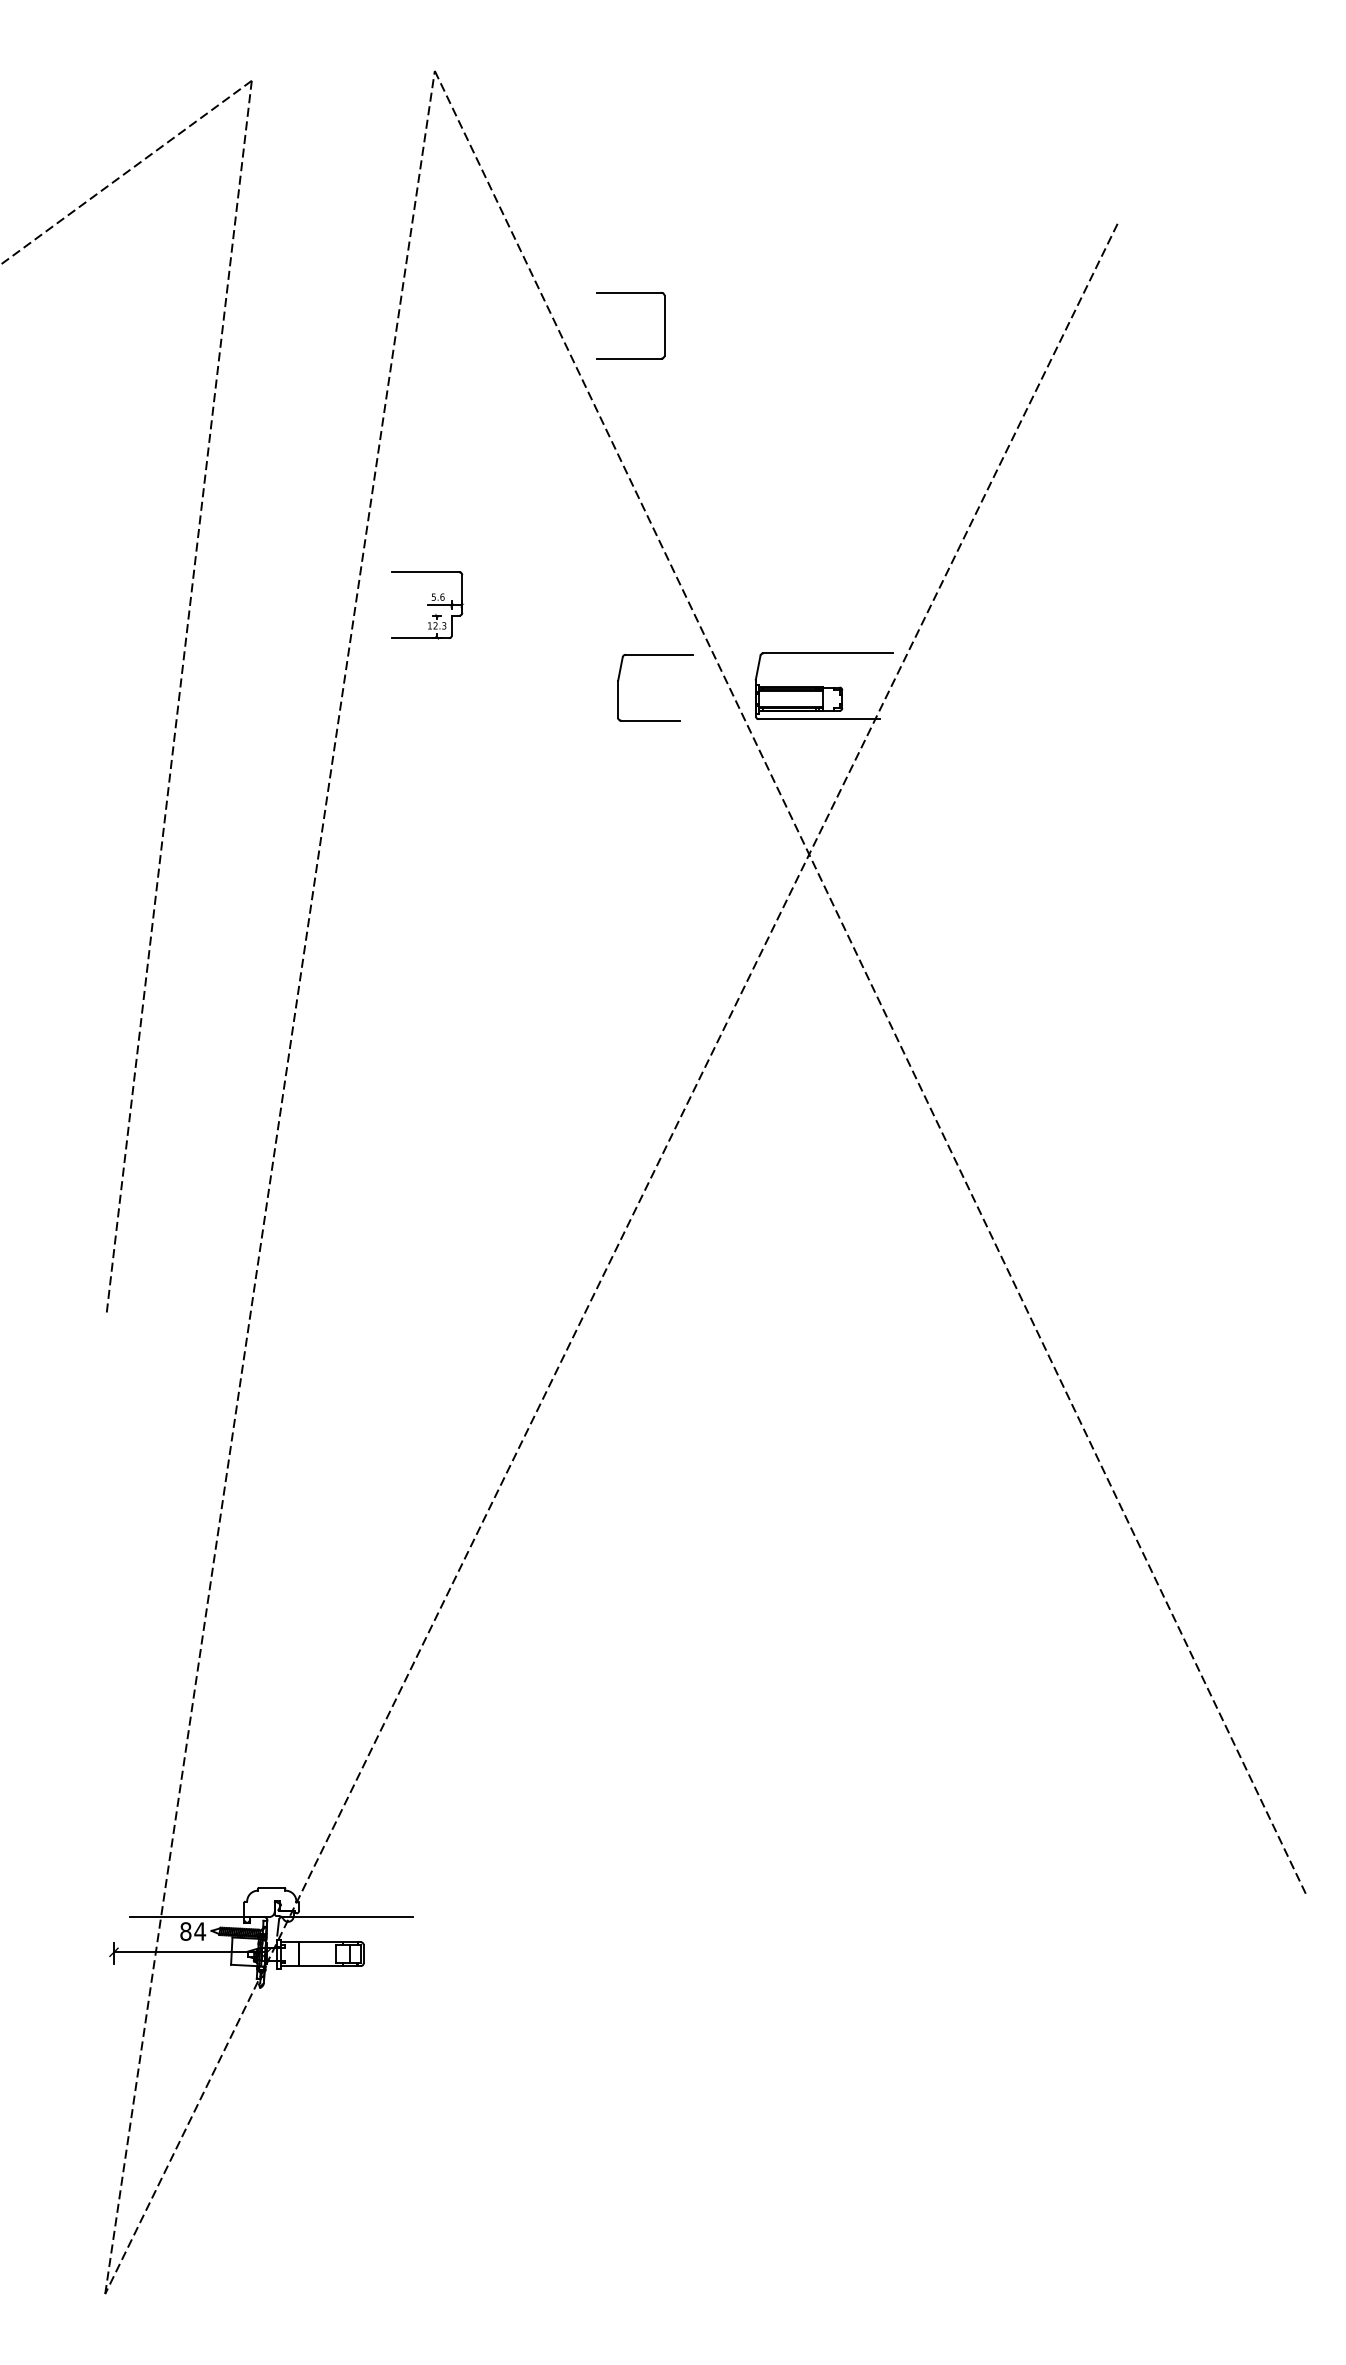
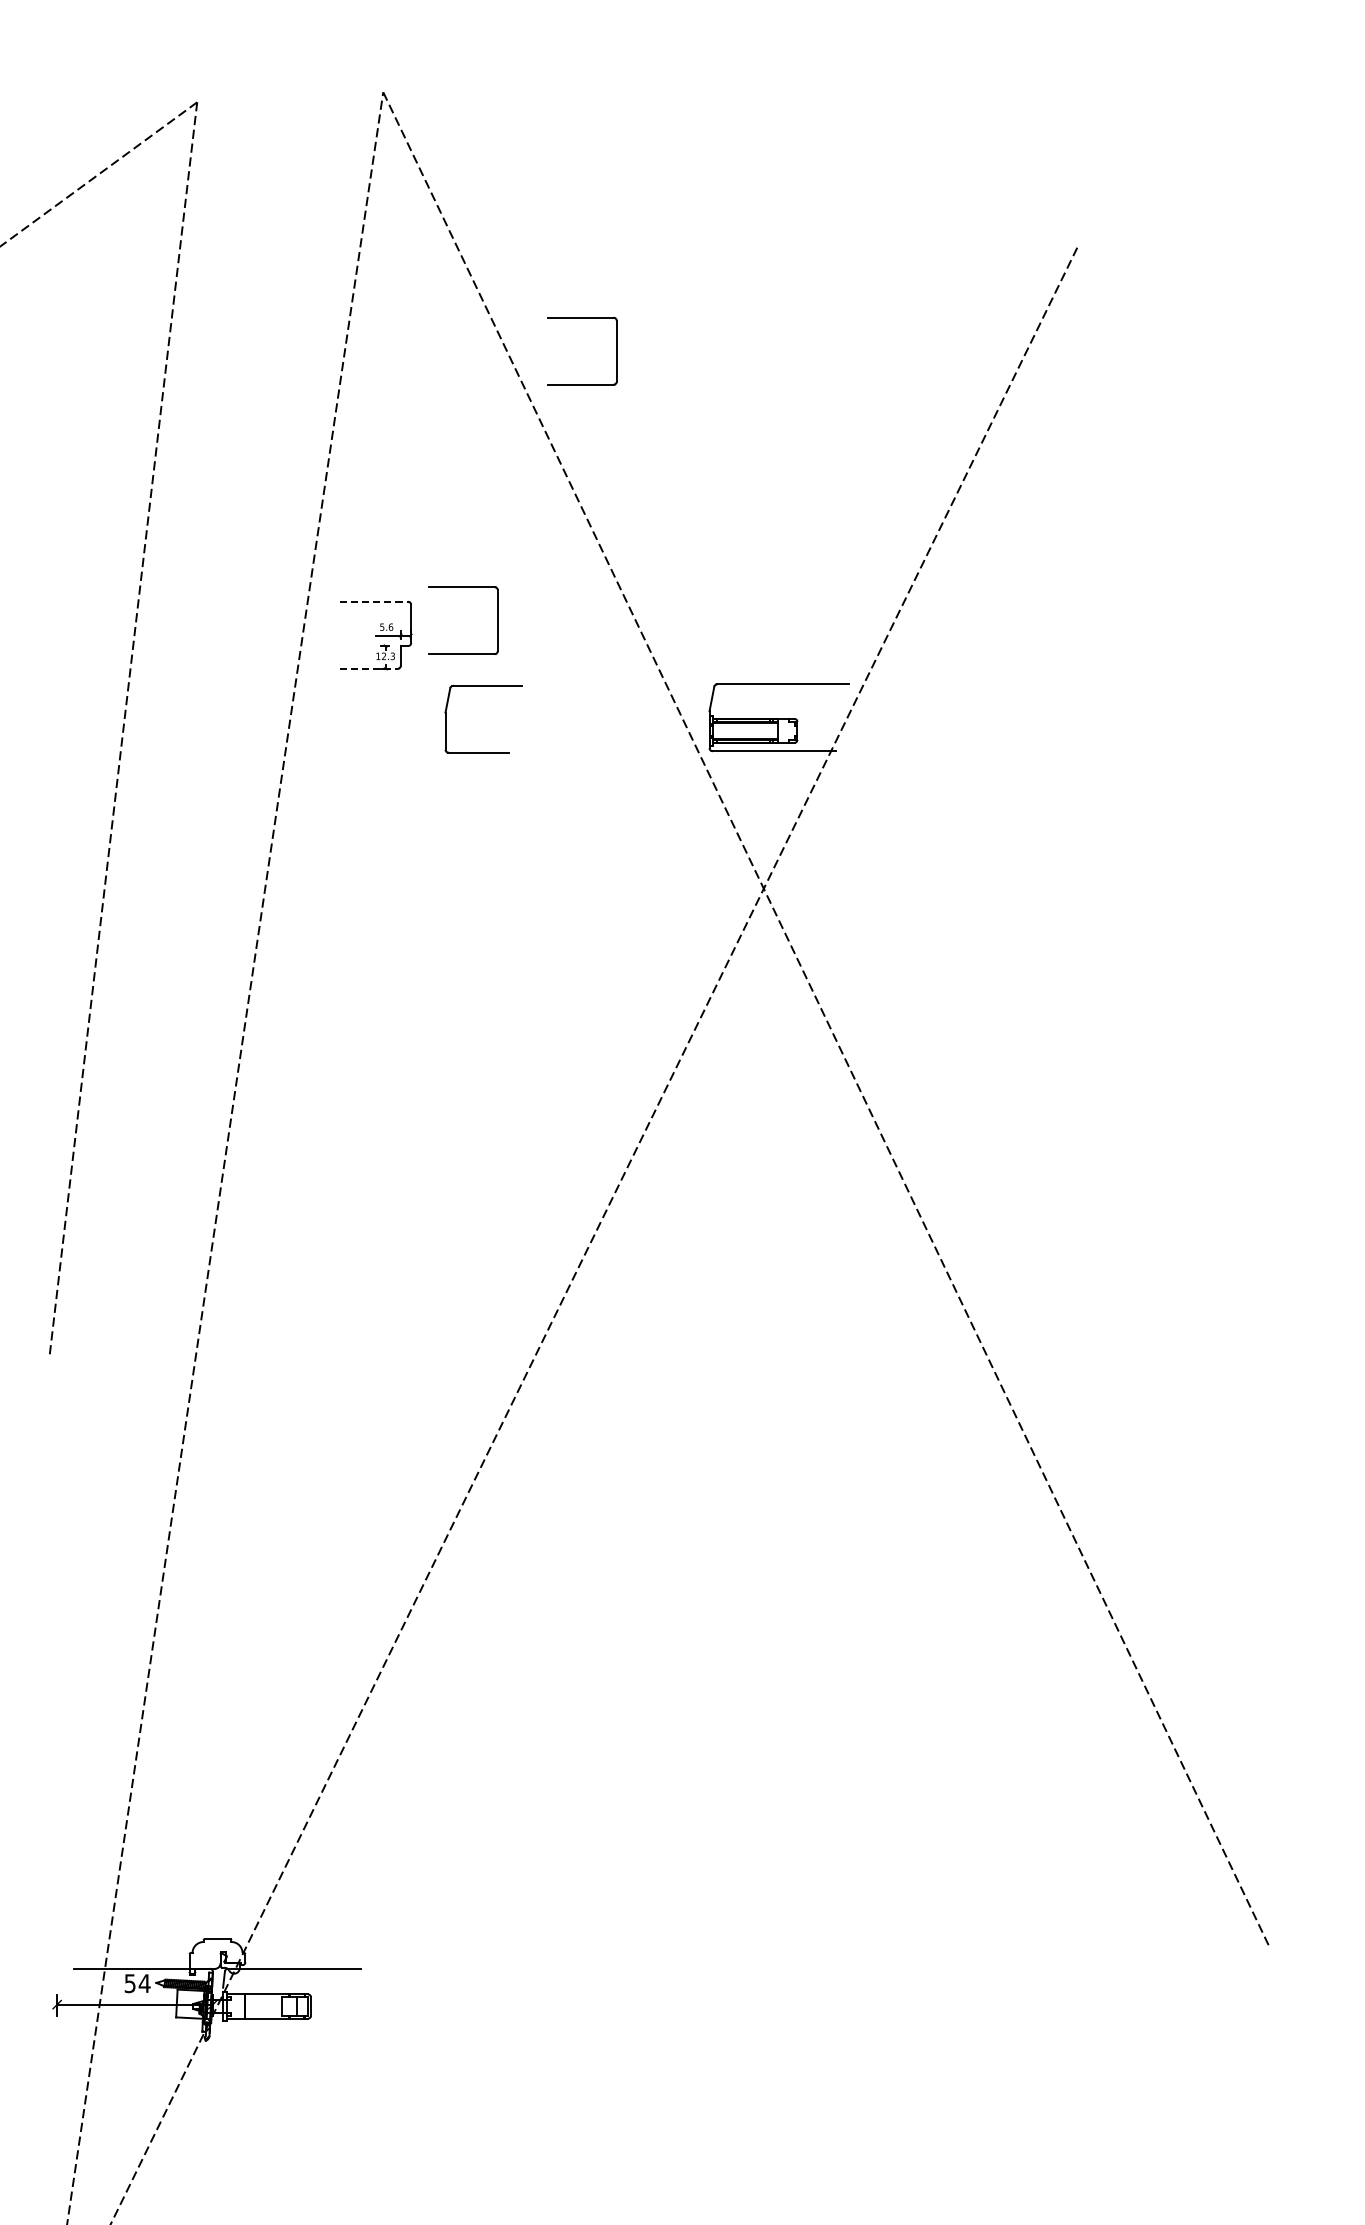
part: (513, 558) -> (463, 587), added
line: (426, 572) -> (374, 602), solid -> dashed
line: (420, 638) -> (368, 669), solid -> dashed
part: (655, 655) -> (483, 686), moved
text: (185, 1931) -> (129, 1983), 84 -> 54

